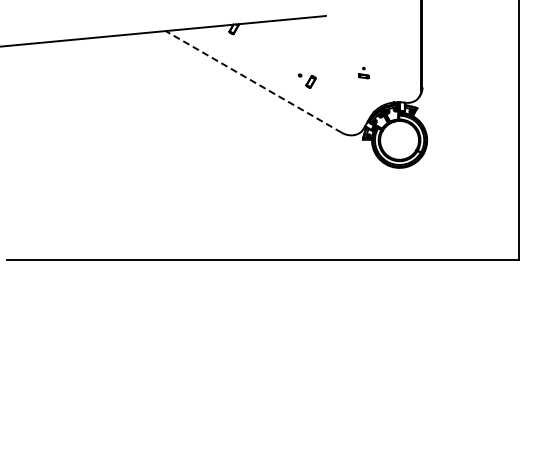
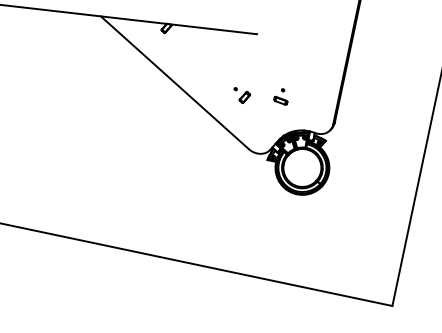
part: (363, 72) -> (281, 95), size x1.43
part: (307, 80) -> (241, 95), moved
line: (253, 81) -> (174, 82), dashed -> solid

